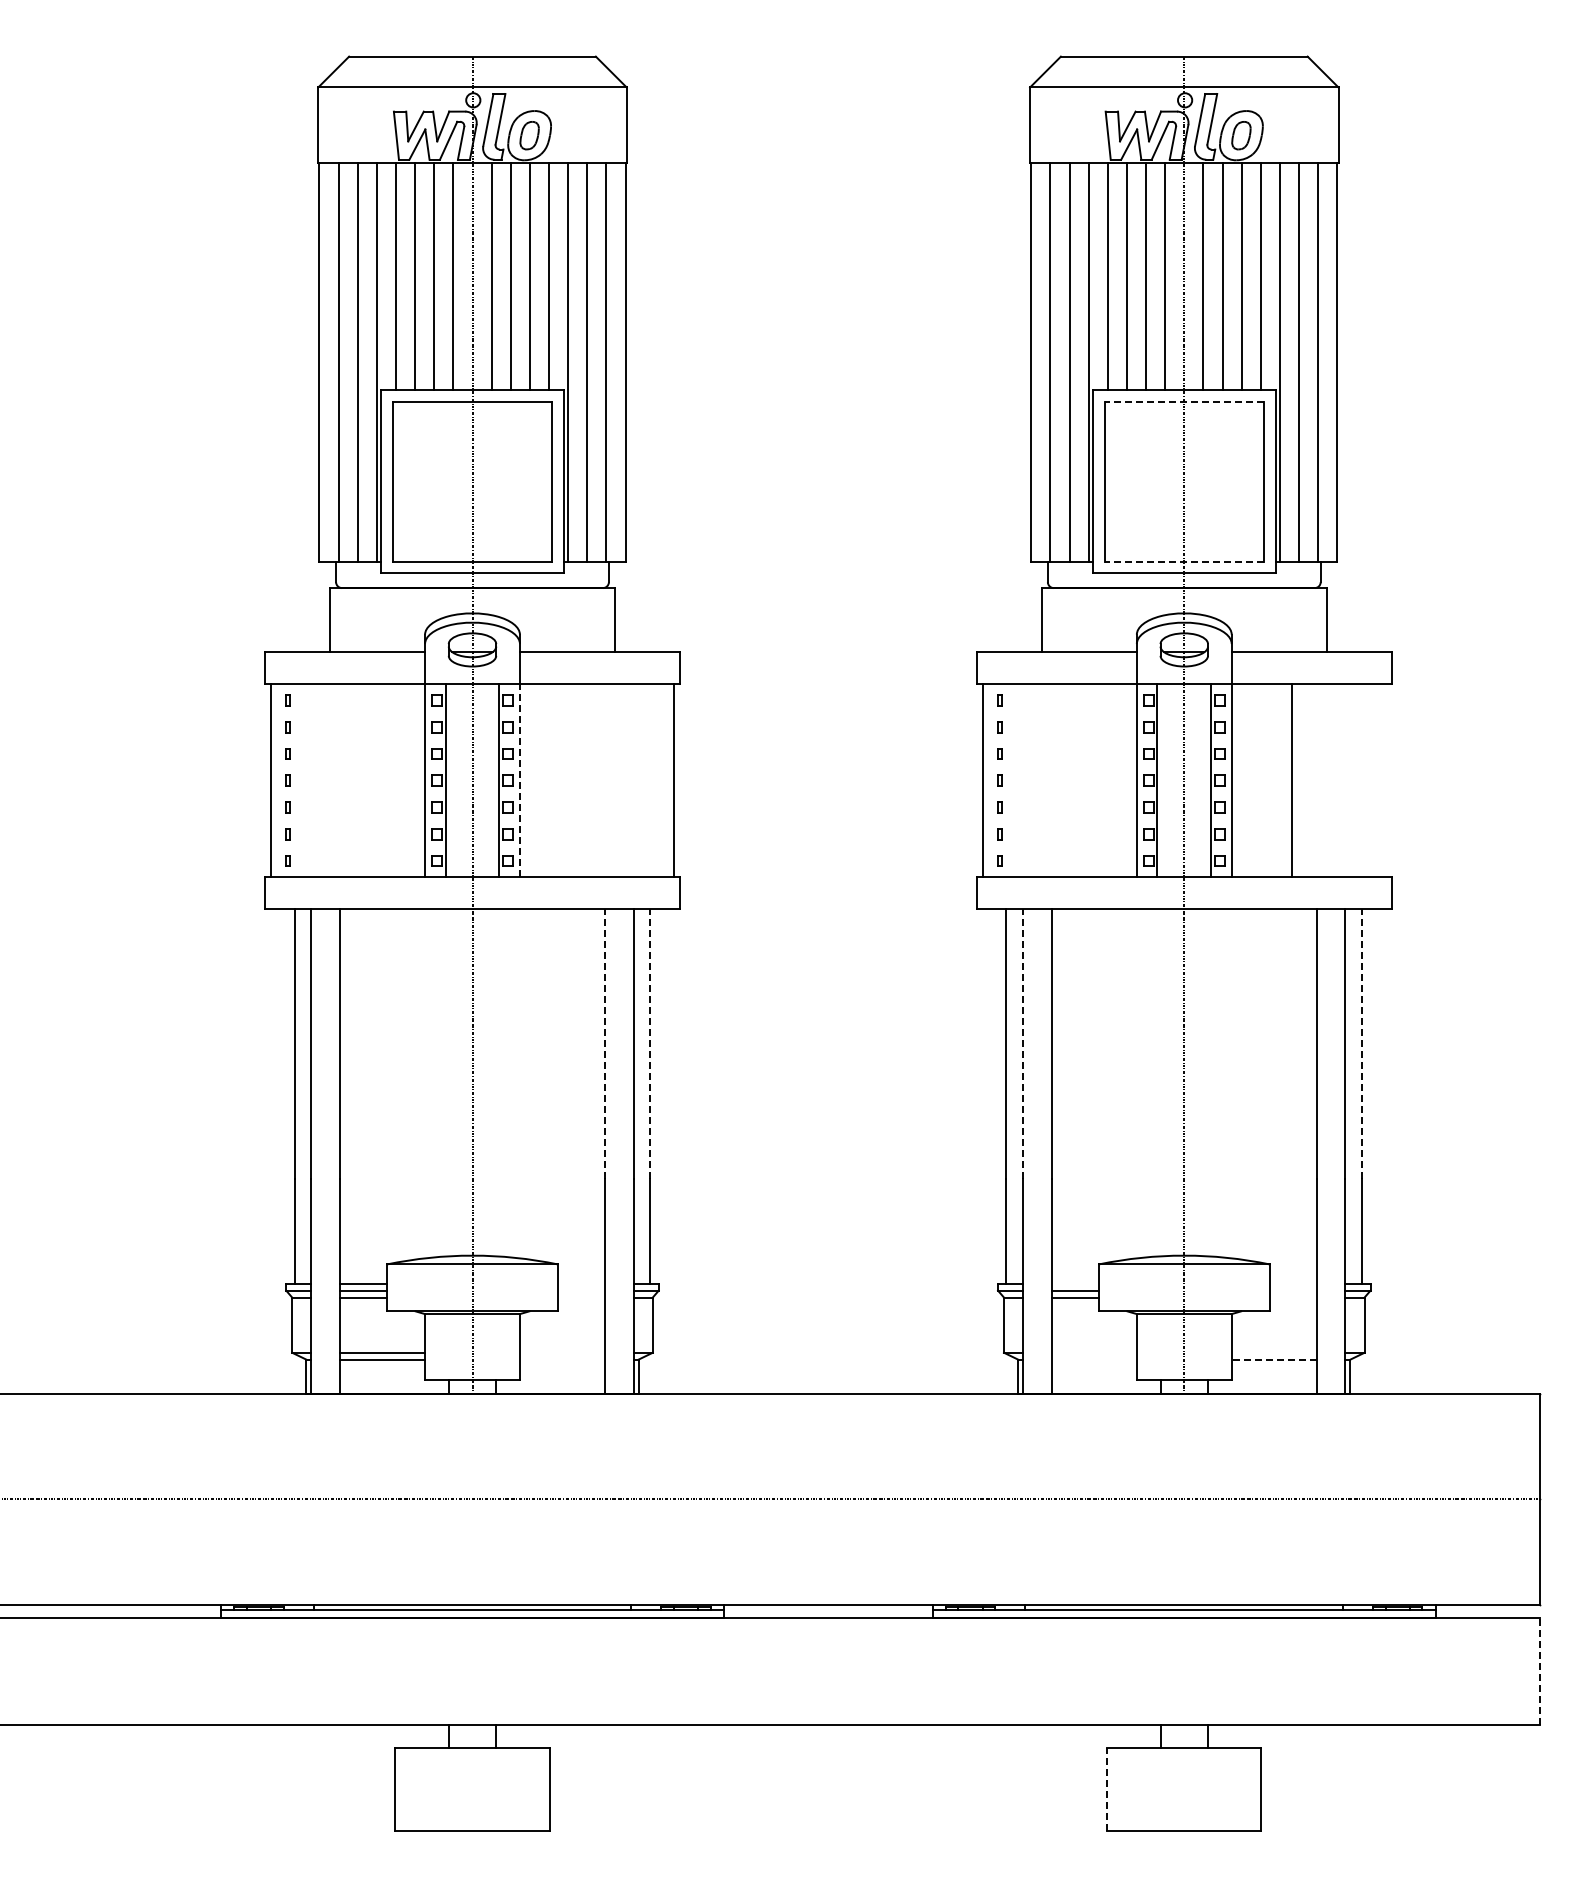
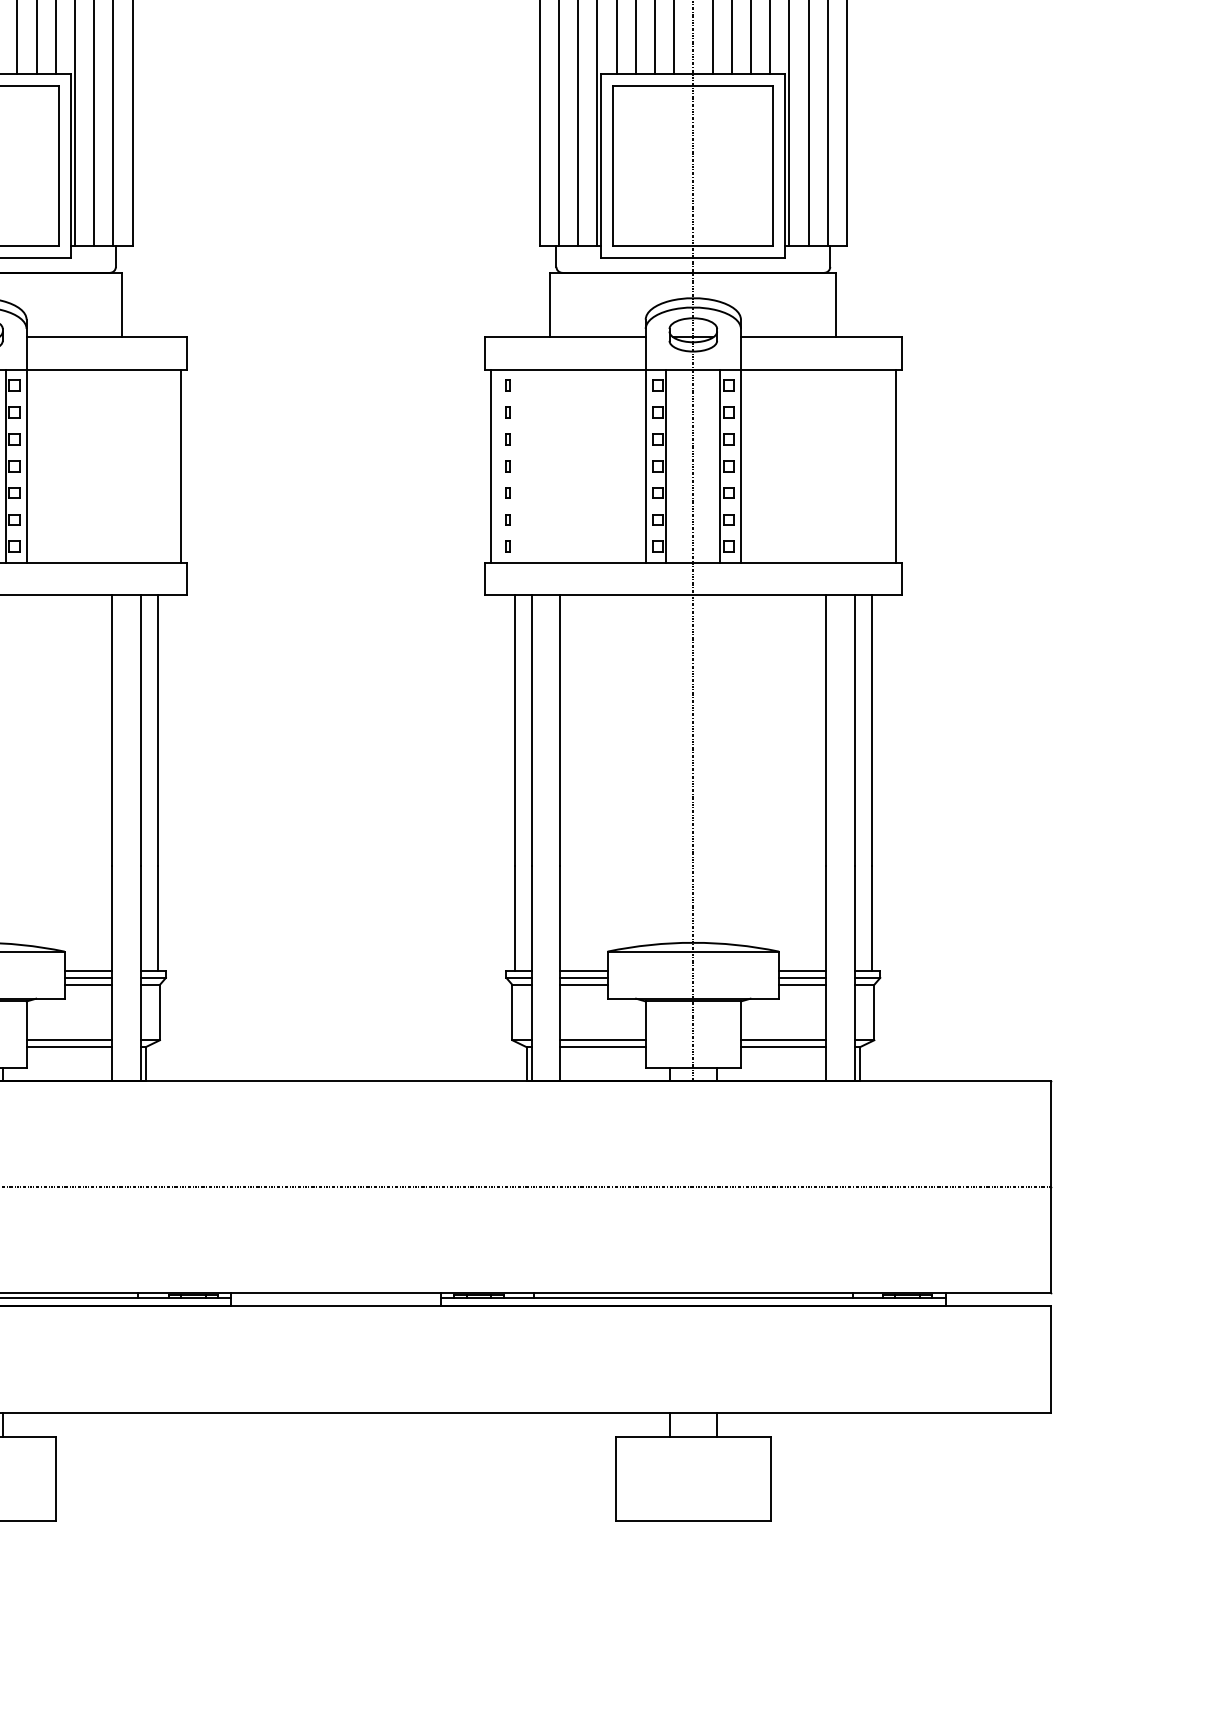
line: (1184, 402) -> (693, 86), dashed -> solid
line: (1184, 561) -> (693, 246), dashed -> solid
line: (519, 780) -> (26, 465), dashed -> solid
line: (1291, 780) -> (895, 465), moved
line: (605, 1044) -> (112, 730), dashed -> solid
line: (650, 1044) -> (157, 730), dashed -> solid
line: (1023, 1044) -> (531, 730), dashed -> solid
line: (1362, 1044) -> (872, 730), dashed -> solid
line: (581, 1283) -> (88, 970), added
line: (1074, 1283) -> (583, 970), added
line: (1292, 1283) -> (801, 970), added
line: (581, 1290) -> (88, 977), added
line: (1292, 1290) -> (801, 977), added
line: (581, 1297) -> (88, 984), added
line: (1292, 1297) -> (801, 984), added
line: (562, 1352) -> (69, 1040), added
line: (1093, 1352) -> (602, 1040), added
line: (1273, 1352) -> (782, 1040), added
line: (562, 1359) -> (69, 1047), added
line: (1093, 1359) -> (602, 1047), added
line: (1274, 1359) -> (783, 1047), dashed -> solid
line: (1540, 1670) -> (1050, 1359), dashed -> solid
line: (1107, 1789) -> (616, 1478), dashed -> solid

